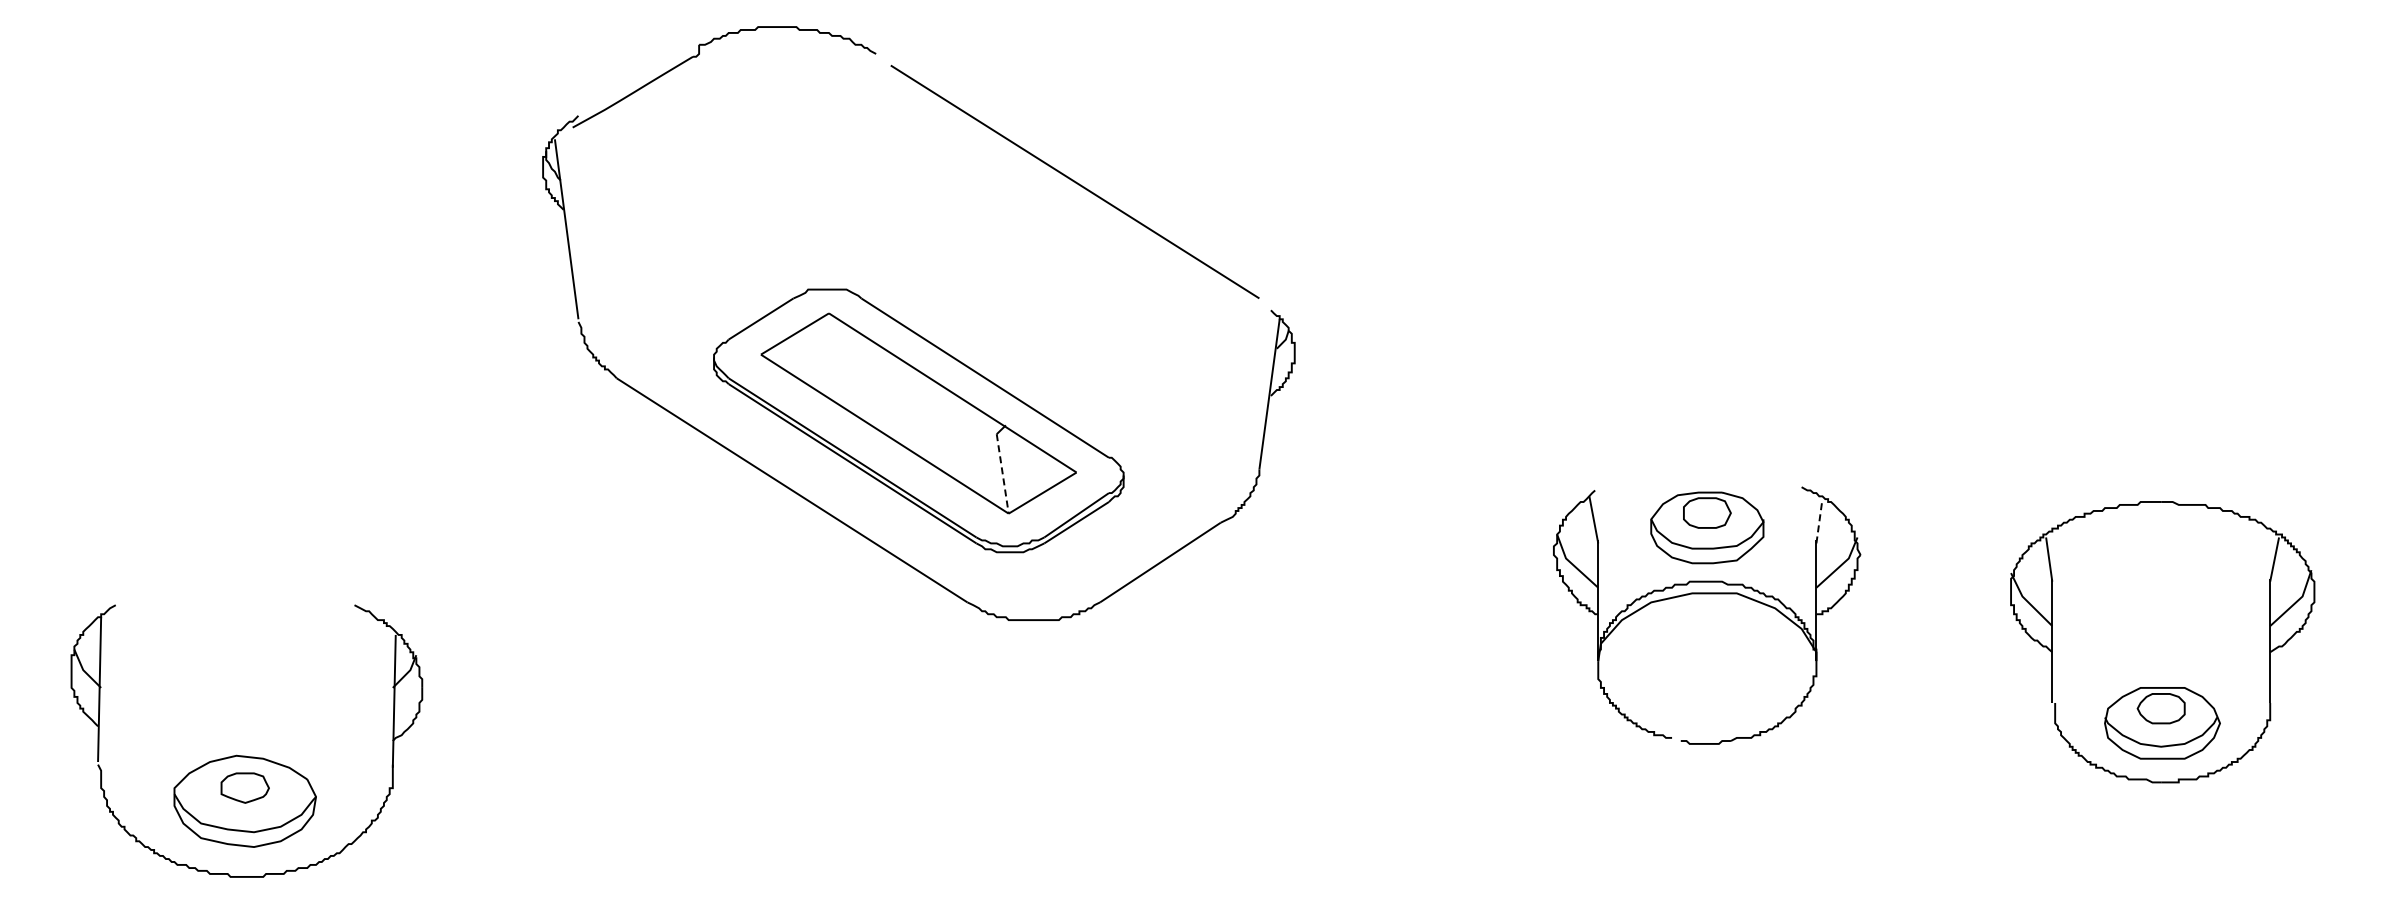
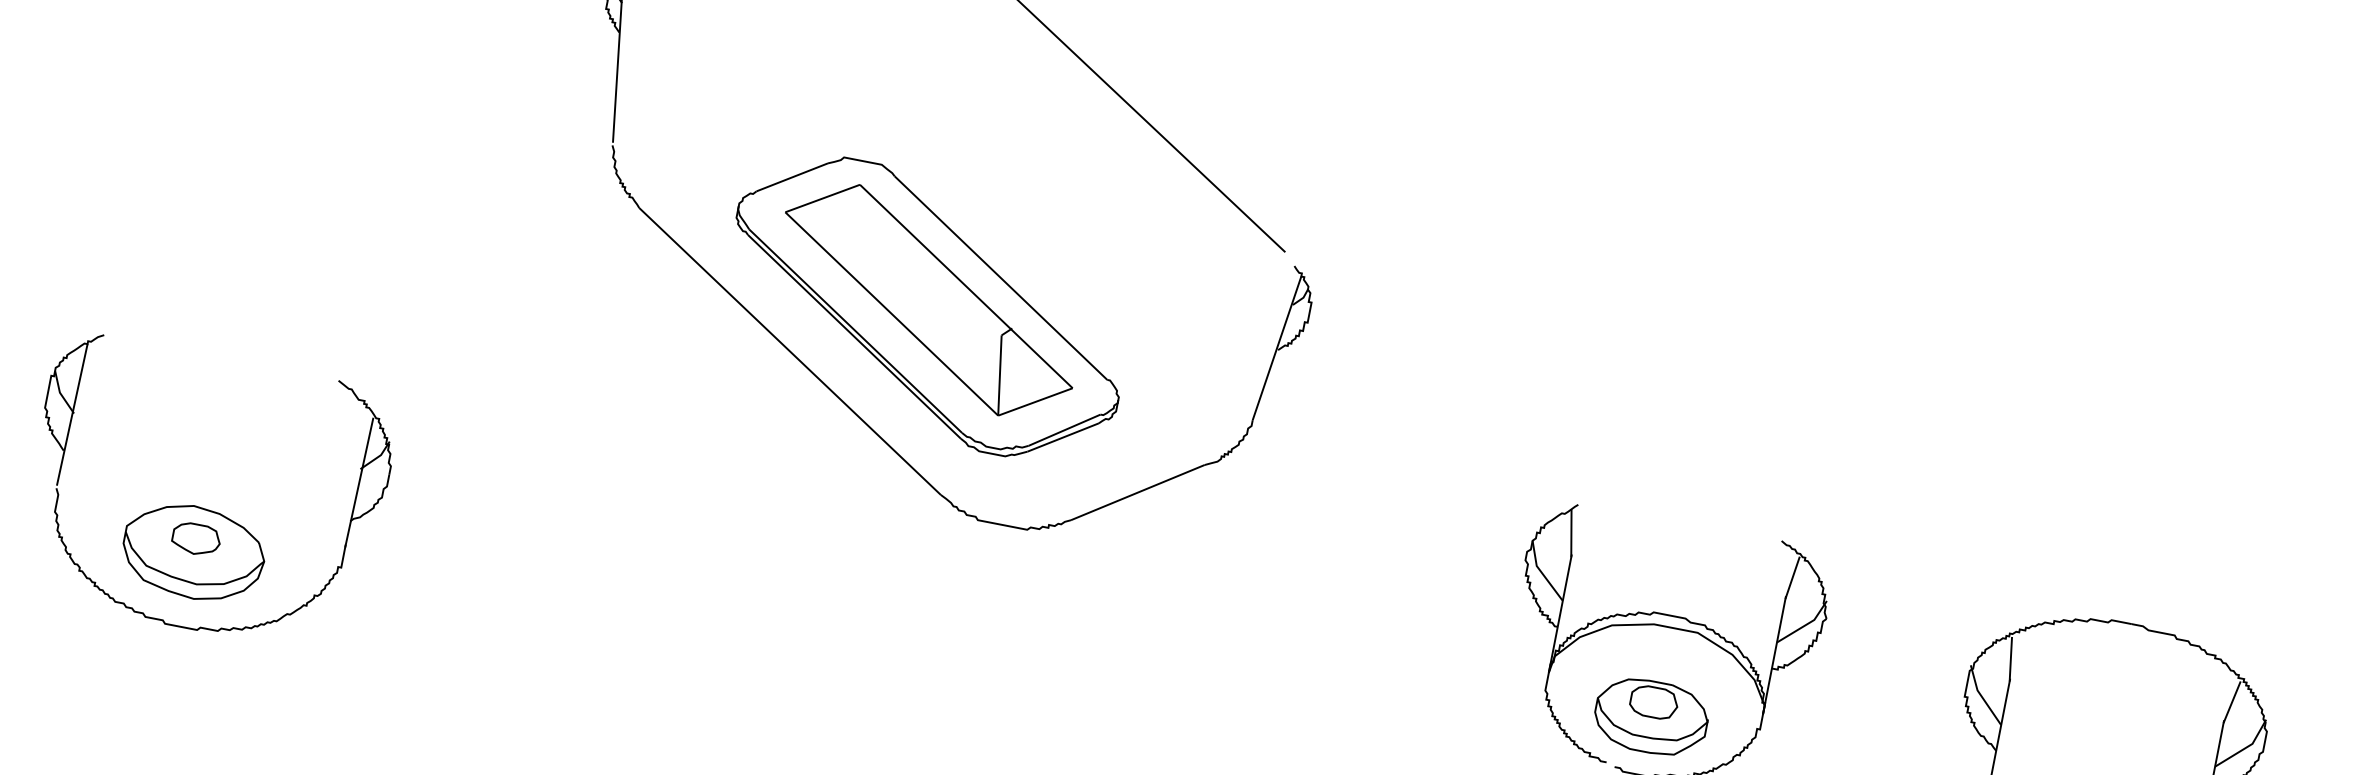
line: (1002, 474) -> (999, 376), dashed -> solid
line: (1819, 520) -> (1792, 577), dashed -> solid
part: (1707, 527) -> (1651, 716), moved

